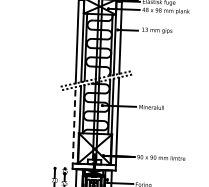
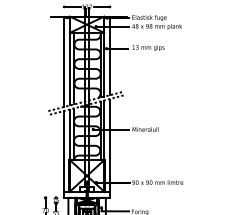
line: (74, 128) -> (64, 154), dashed -> solid

